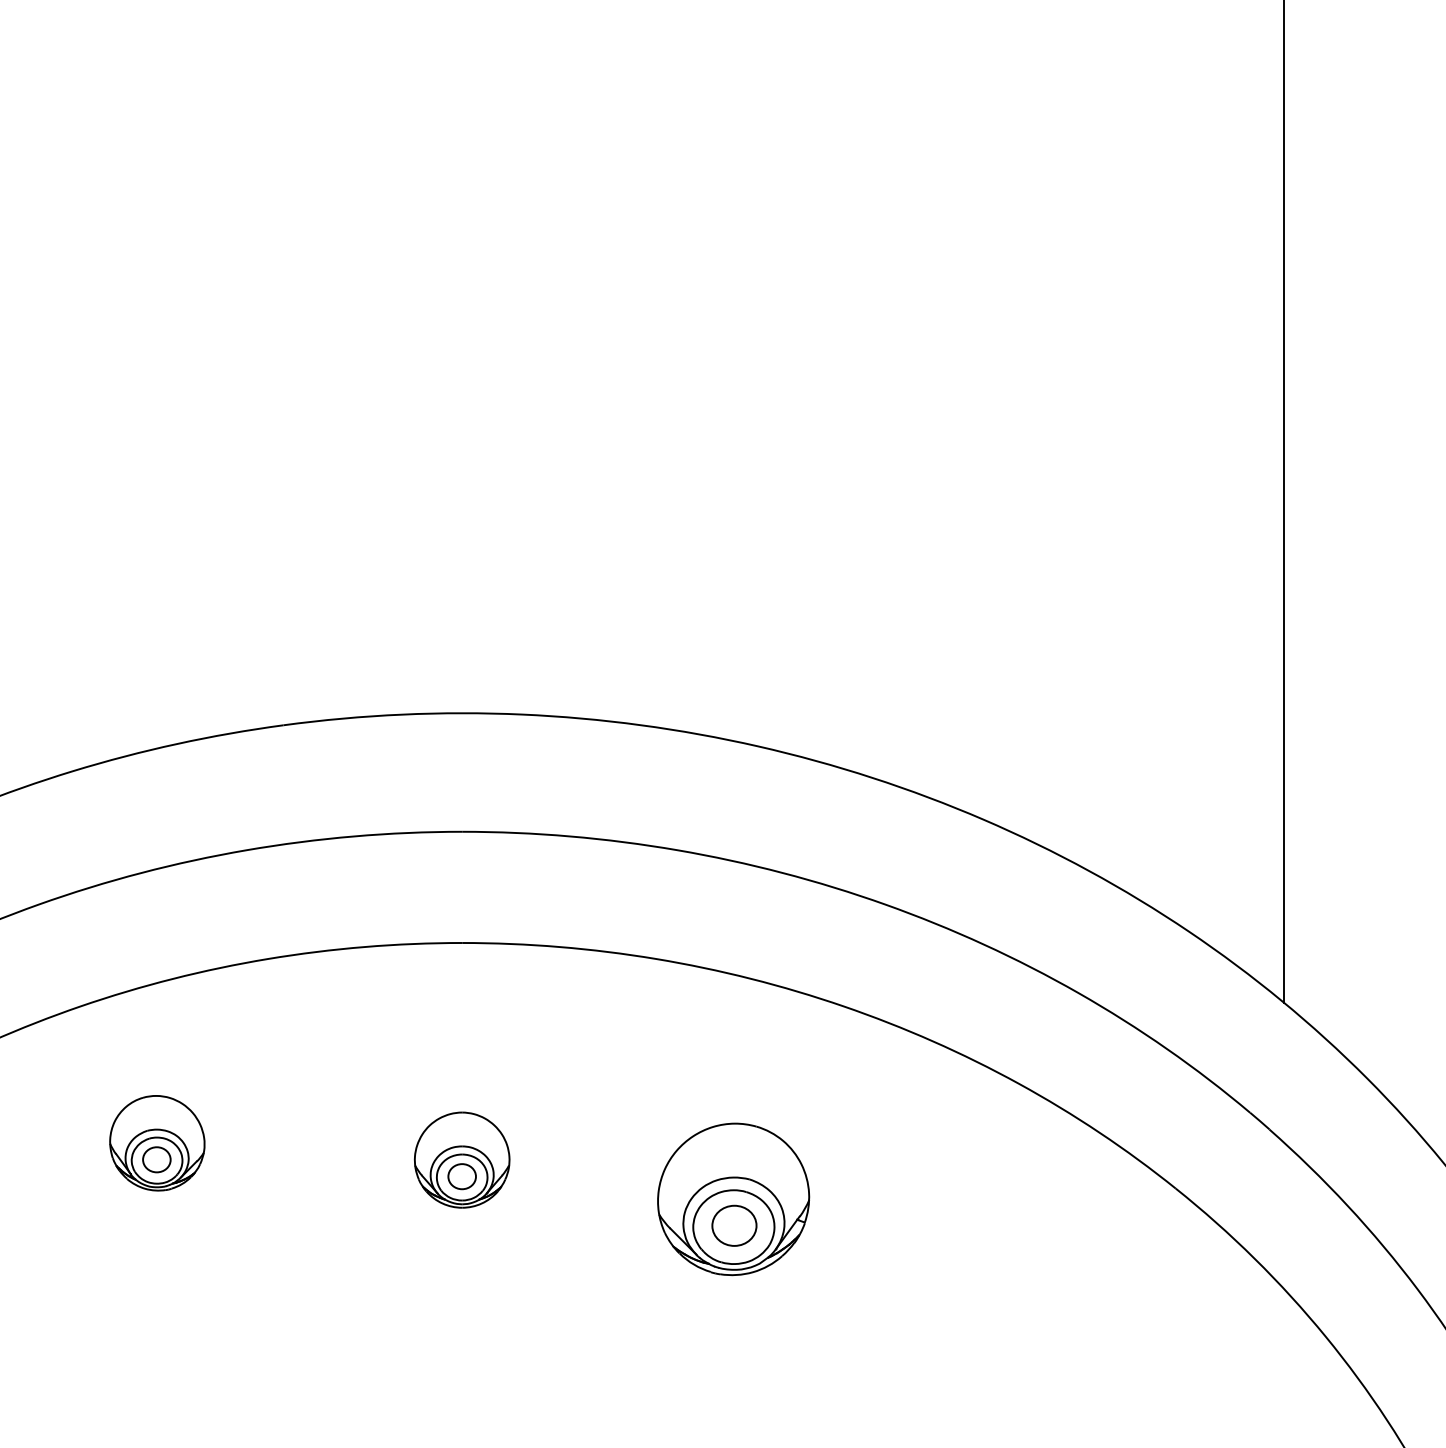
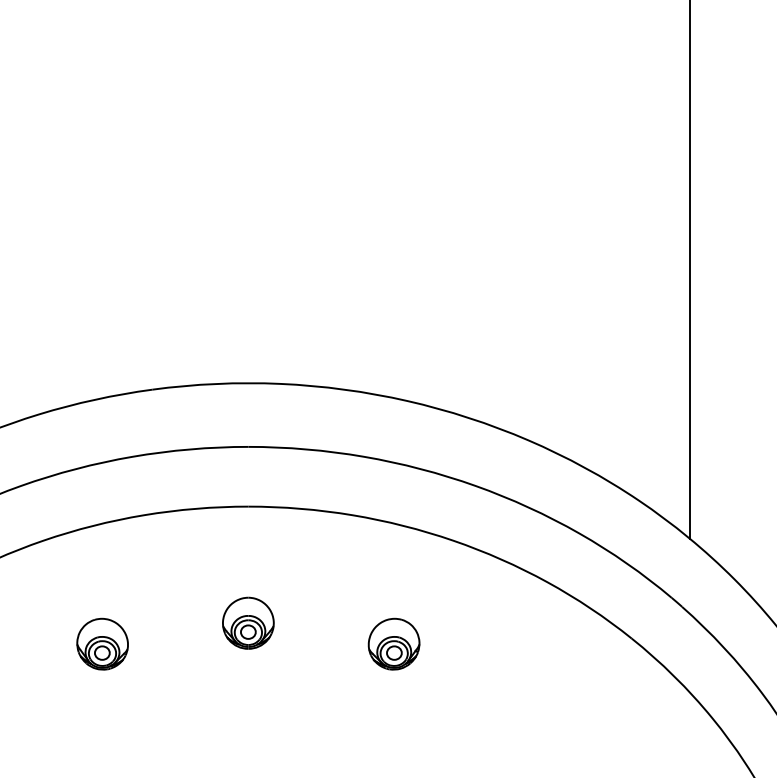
part: (157, 1141) -> (102, 643), moved
part: (732, 1197) -> (393, 643), size x0.62

